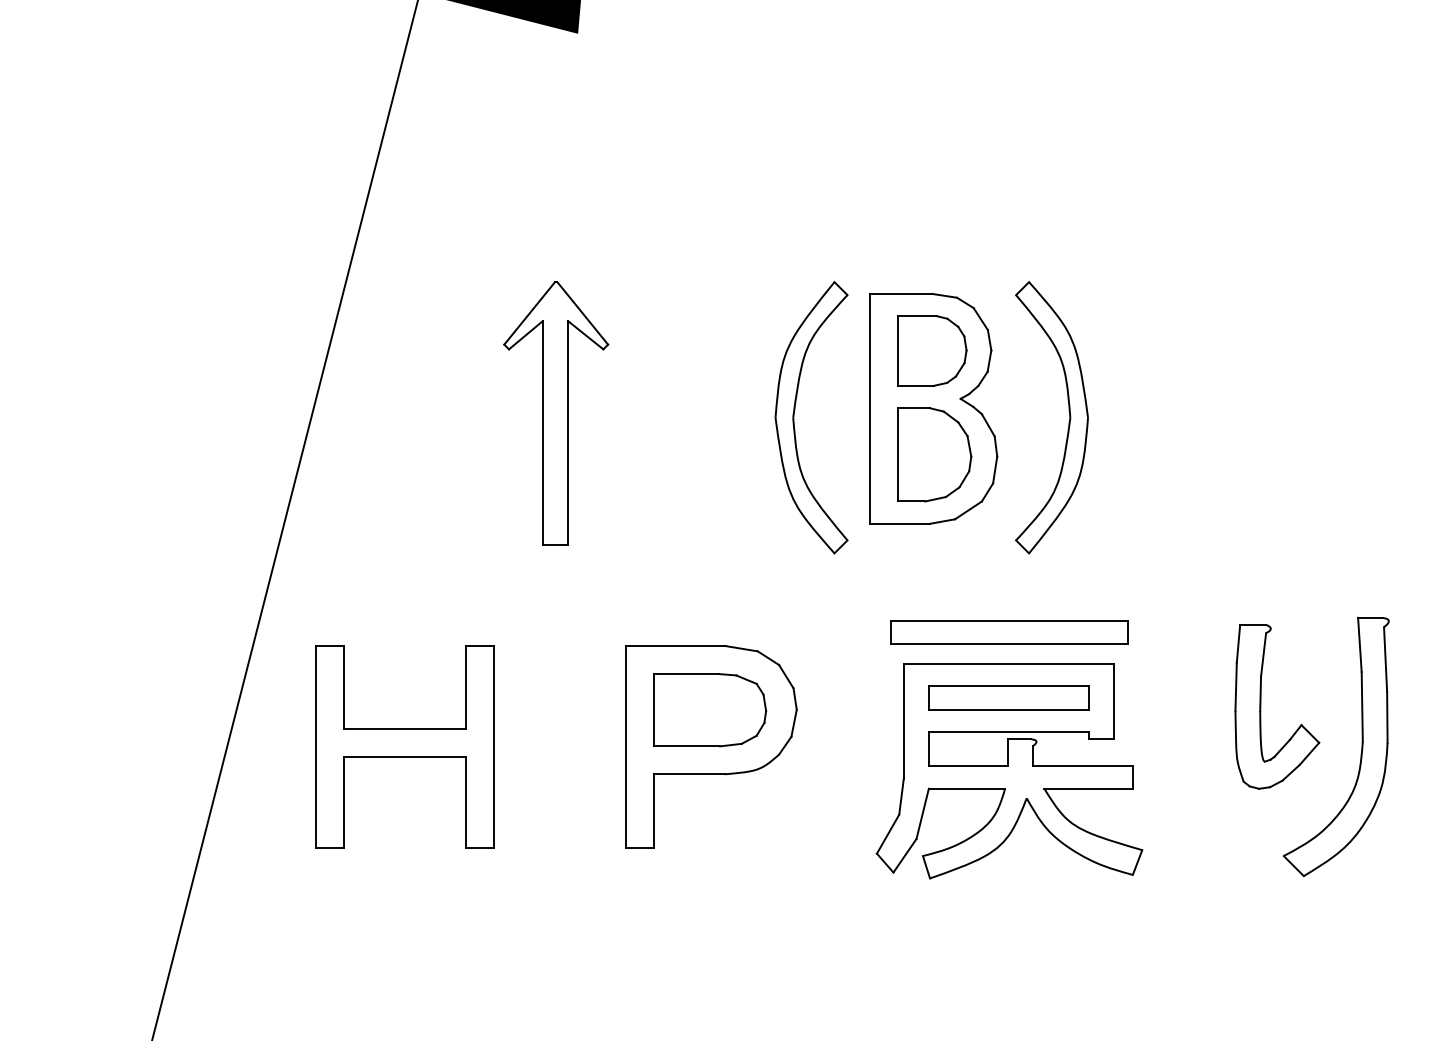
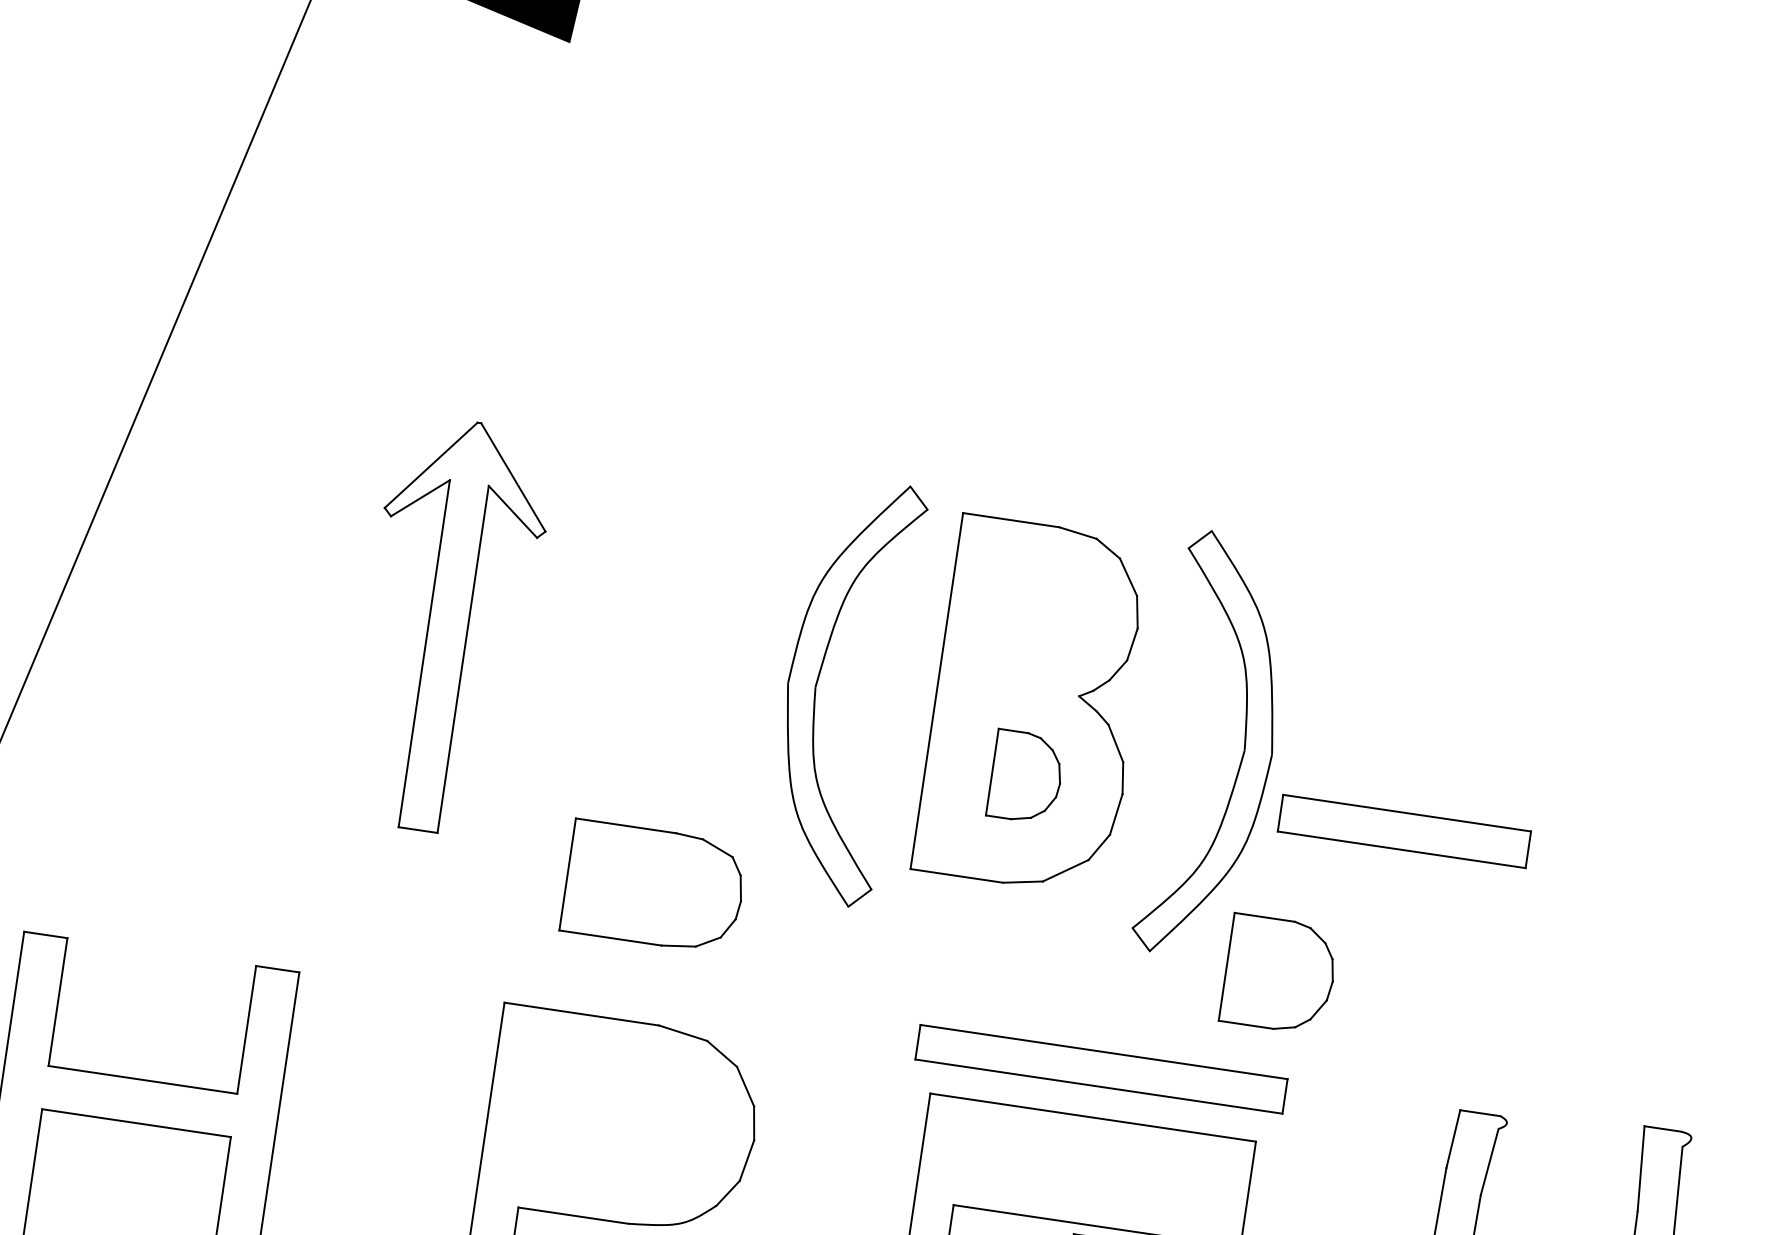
part: (932, 350) -> (1279, 973), moved
part: (934, 454) -> (1025, 776), size x0.6
part: (1008, 697) -> (1403, 830), moved
part: (710, 710) -> (654, 887), moved

